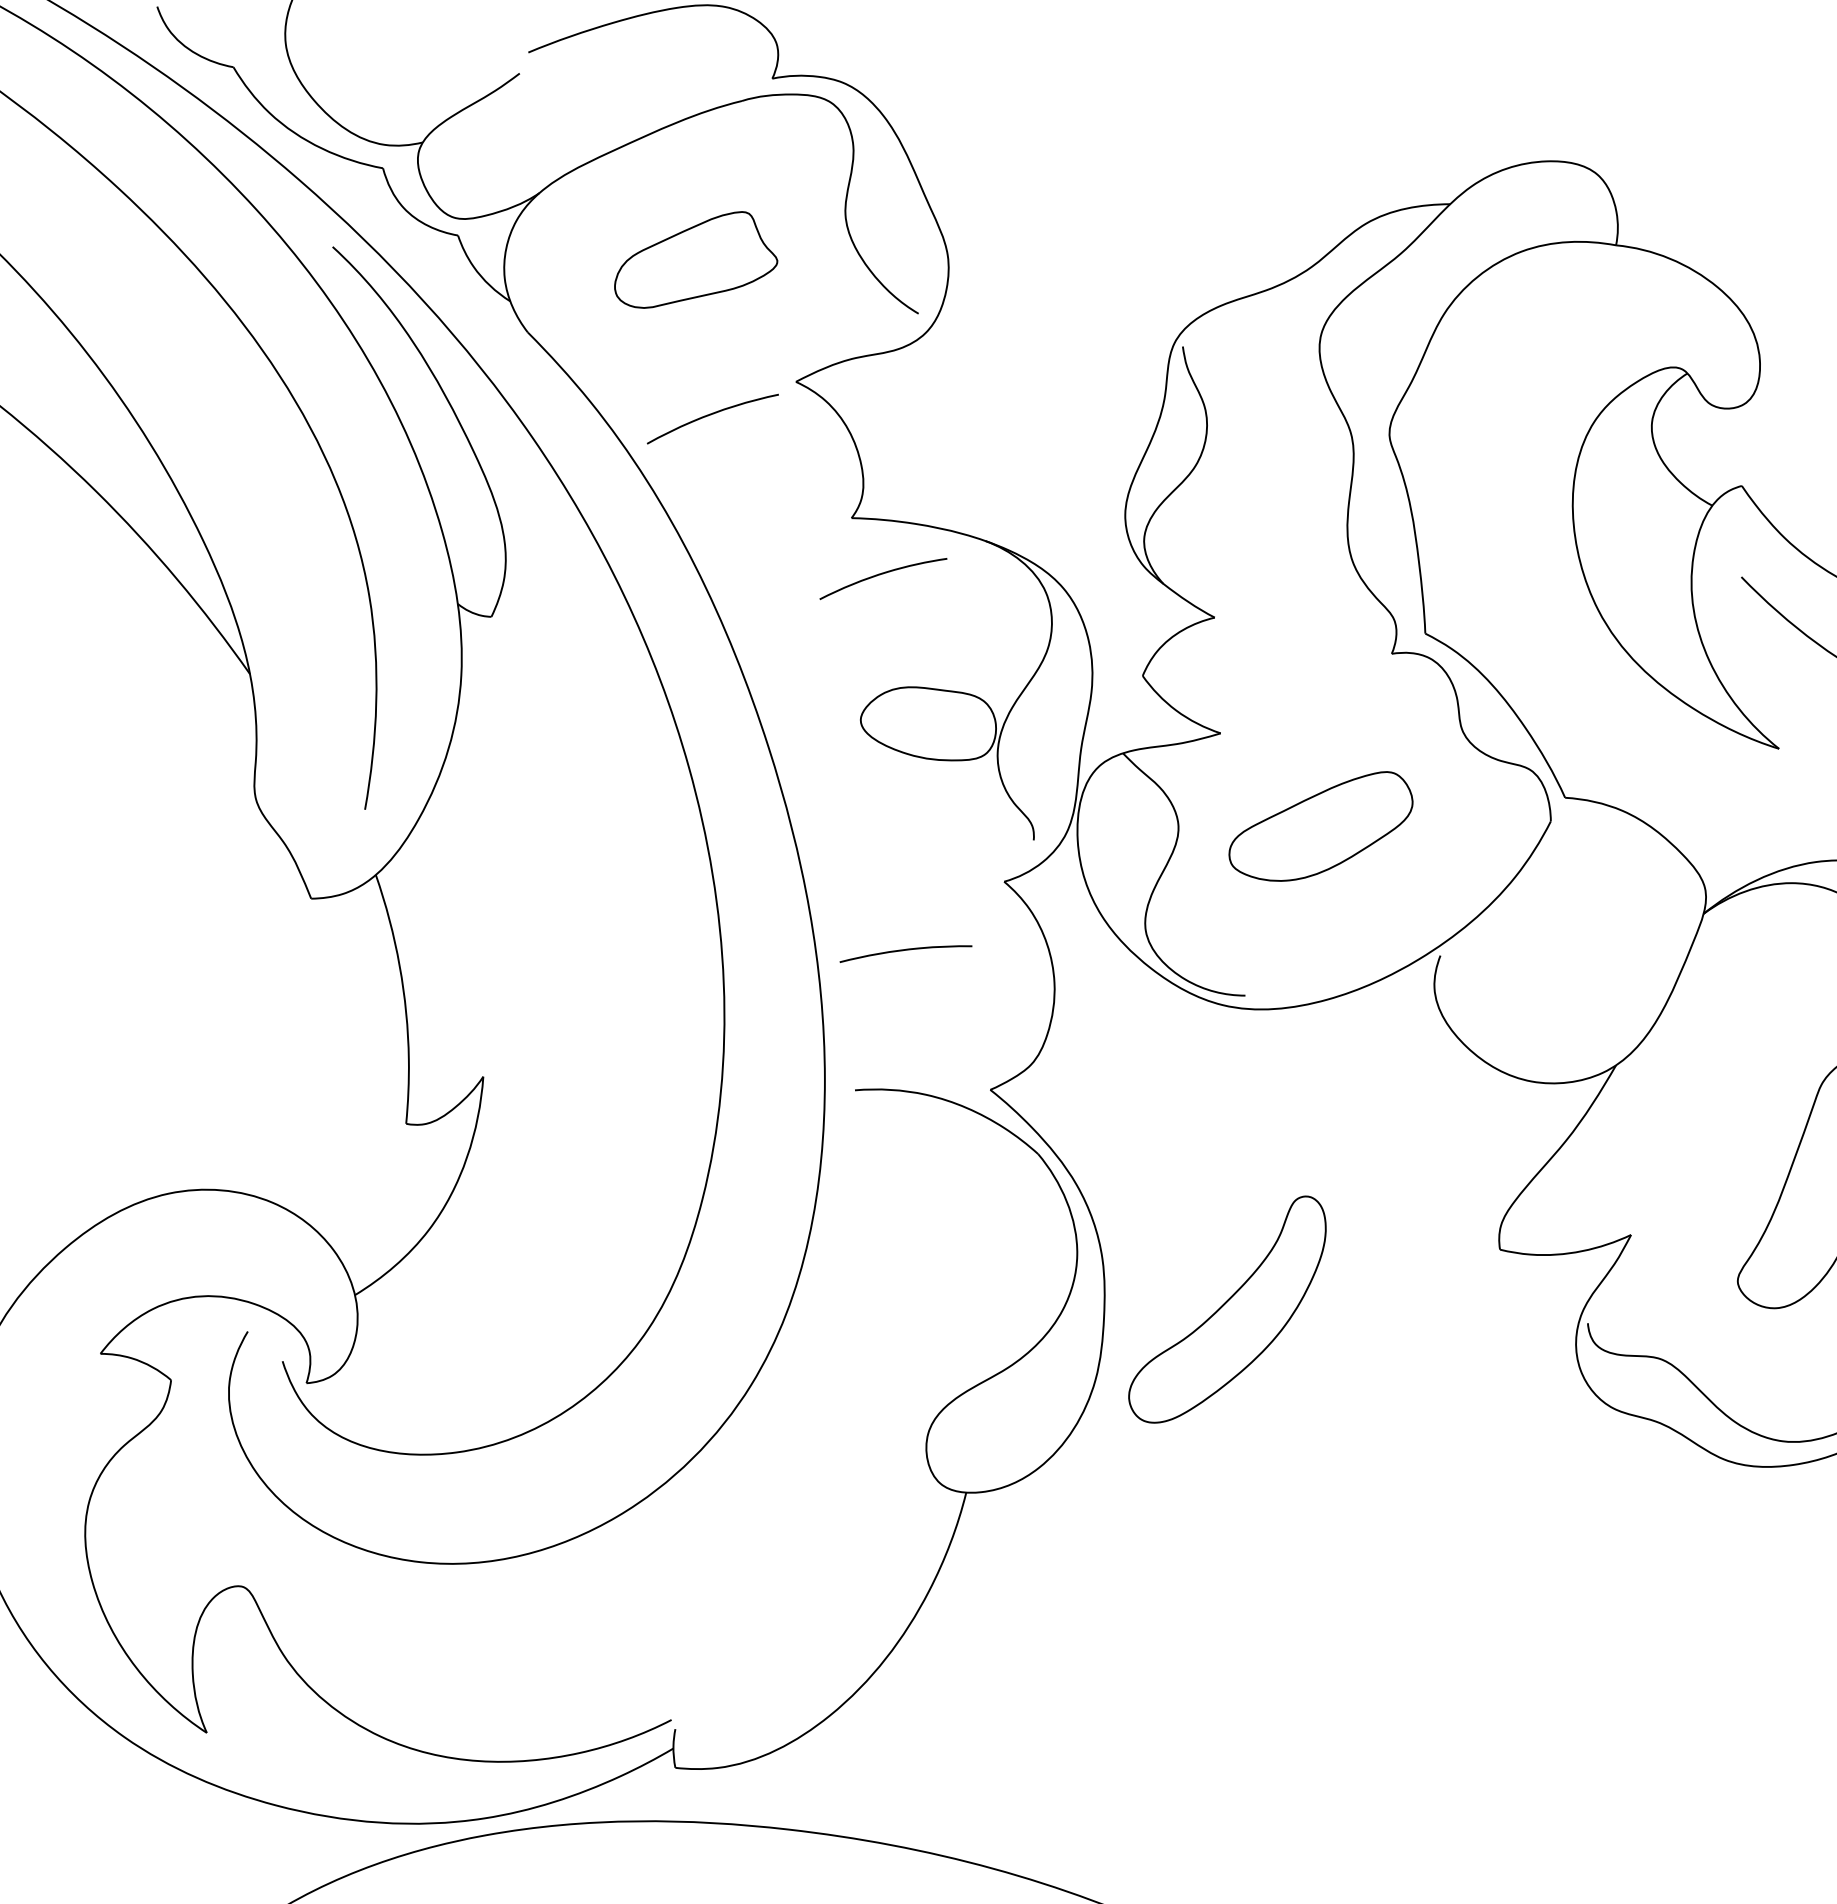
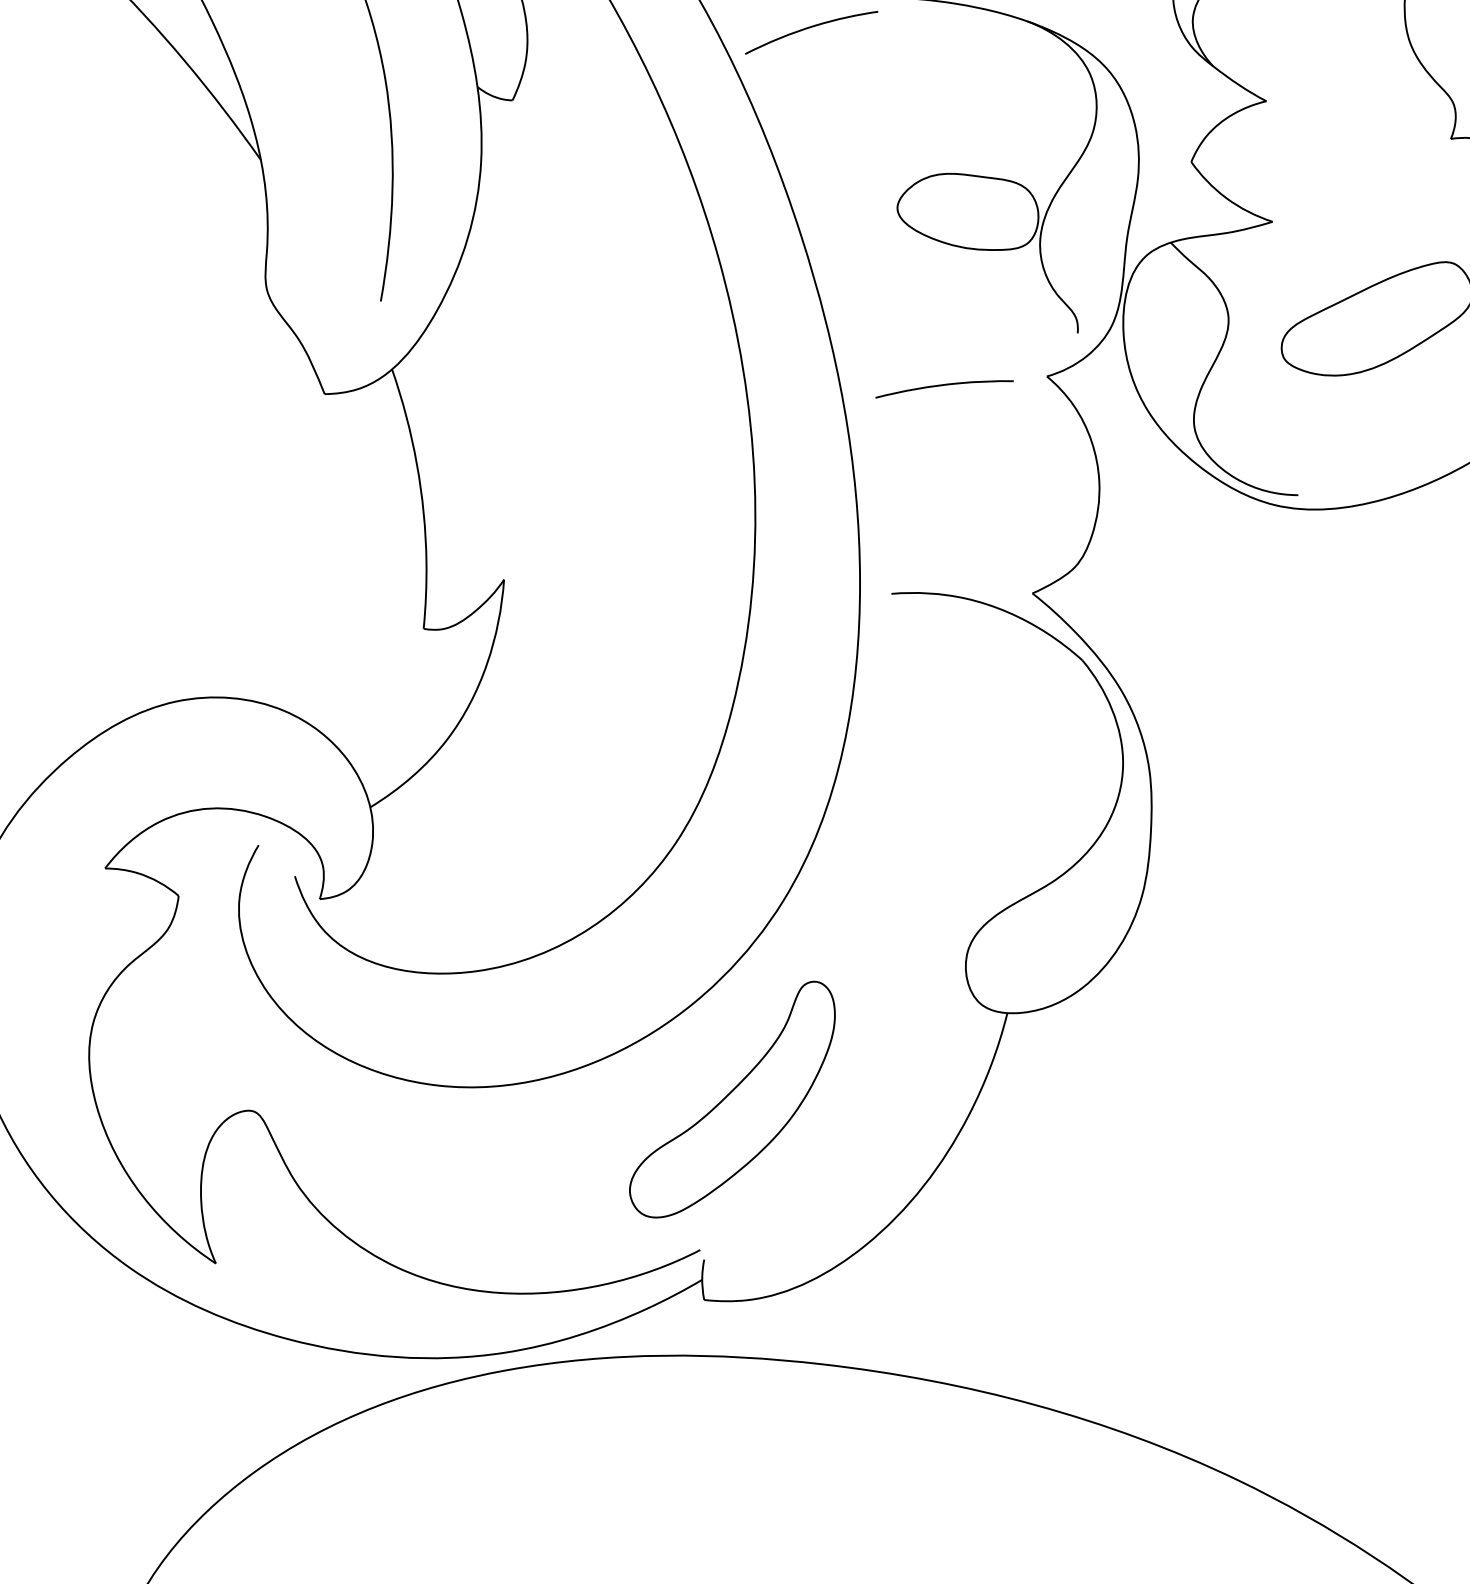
curve: (883, 574) -> (811, 28), moved
curve: (905, 950) -> (944, 385), moved
part: (1227, 1309) -> (732, 1099), moved

